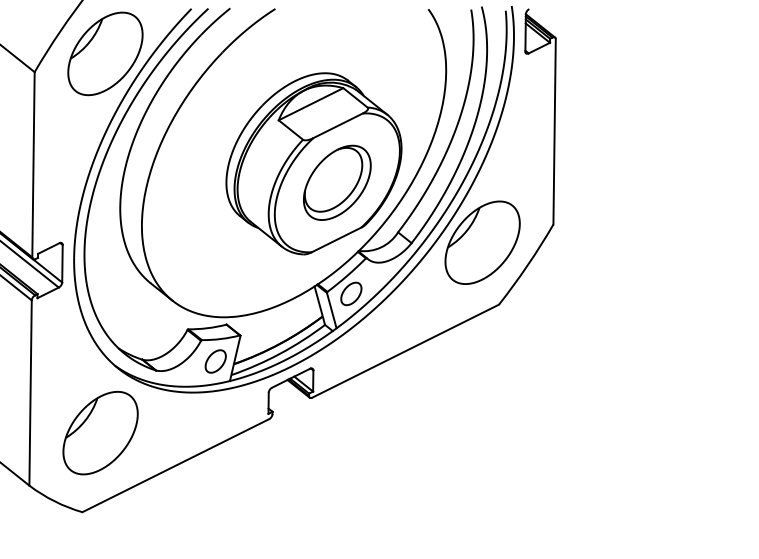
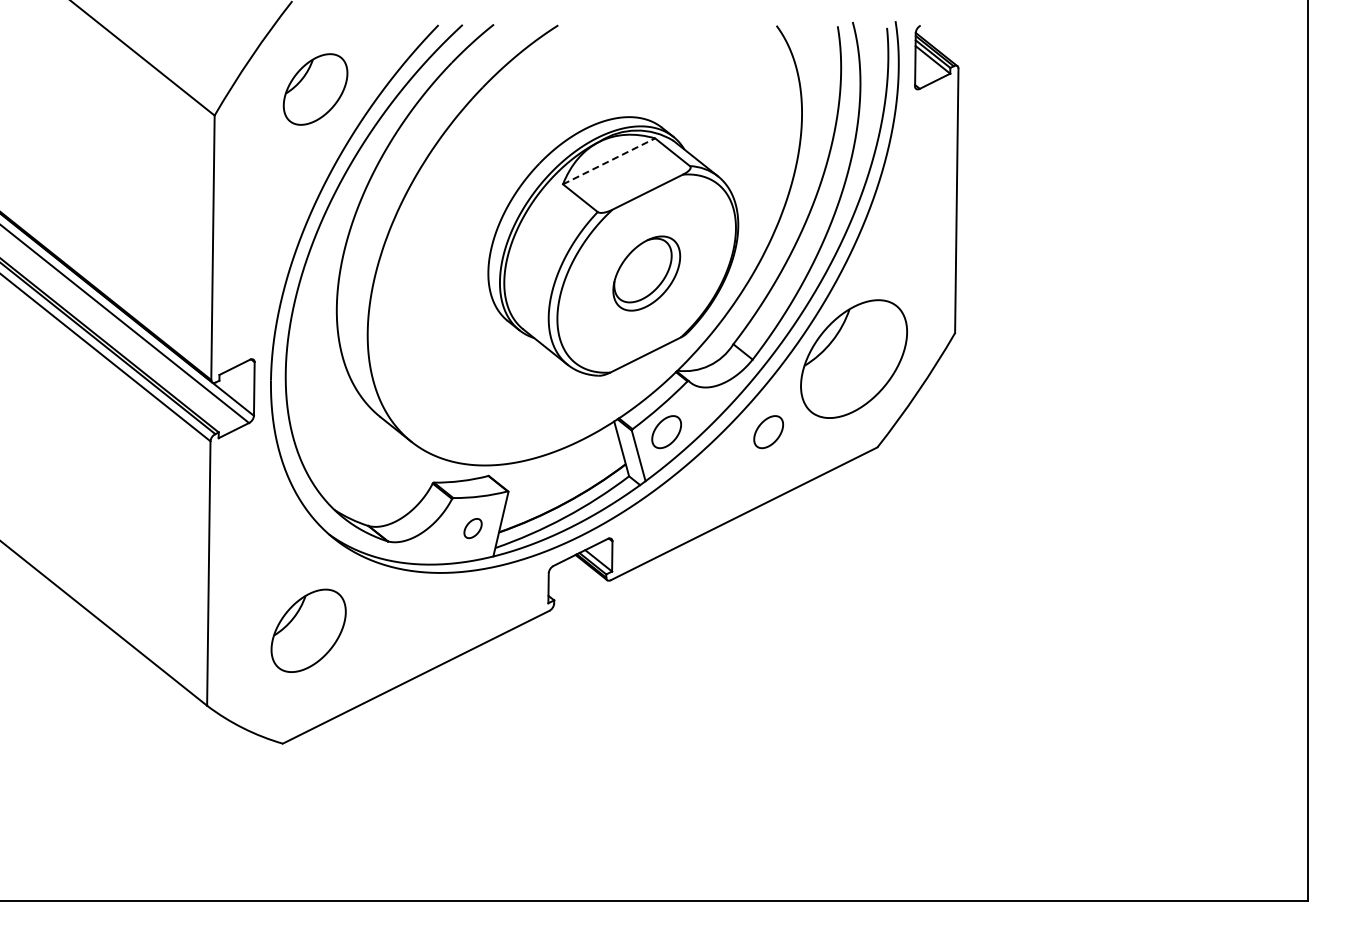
part: (105, 53) -> (315, 89), size x0.6
line: (311, 104) -> (609, 161), solid -> dashed
part: (337, 182) -> (646, 273), size x0.7
part: (422, 294) -> (768, 432), added
part: (215, 361) -> (472, 528), size x0.6
part: (100, 432) -> (308, 630), size x0.7

